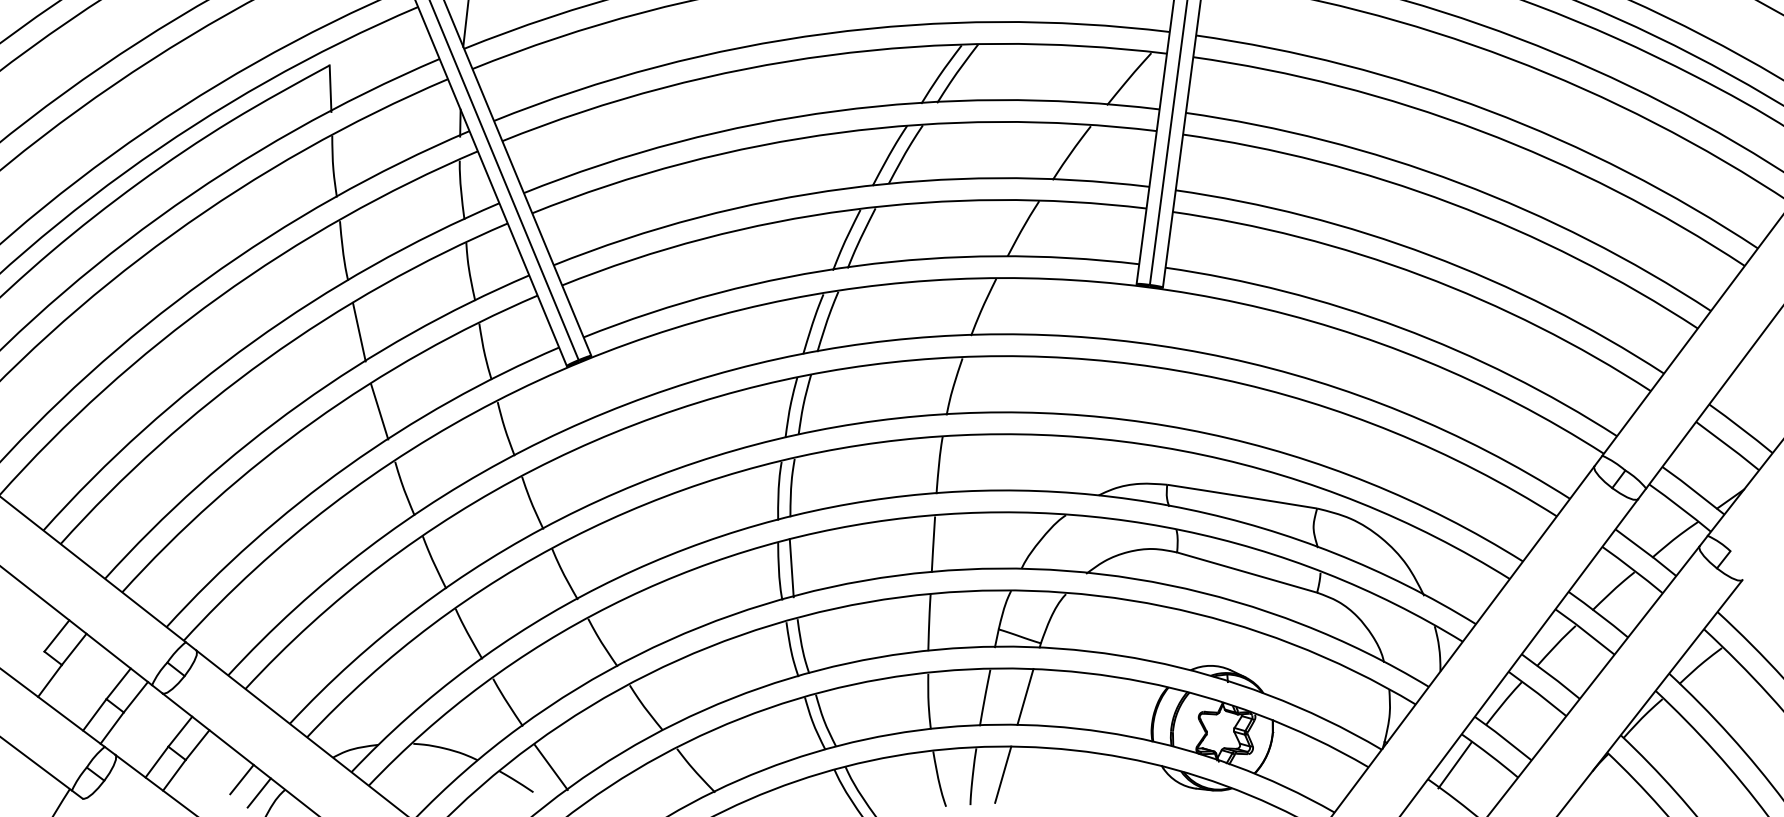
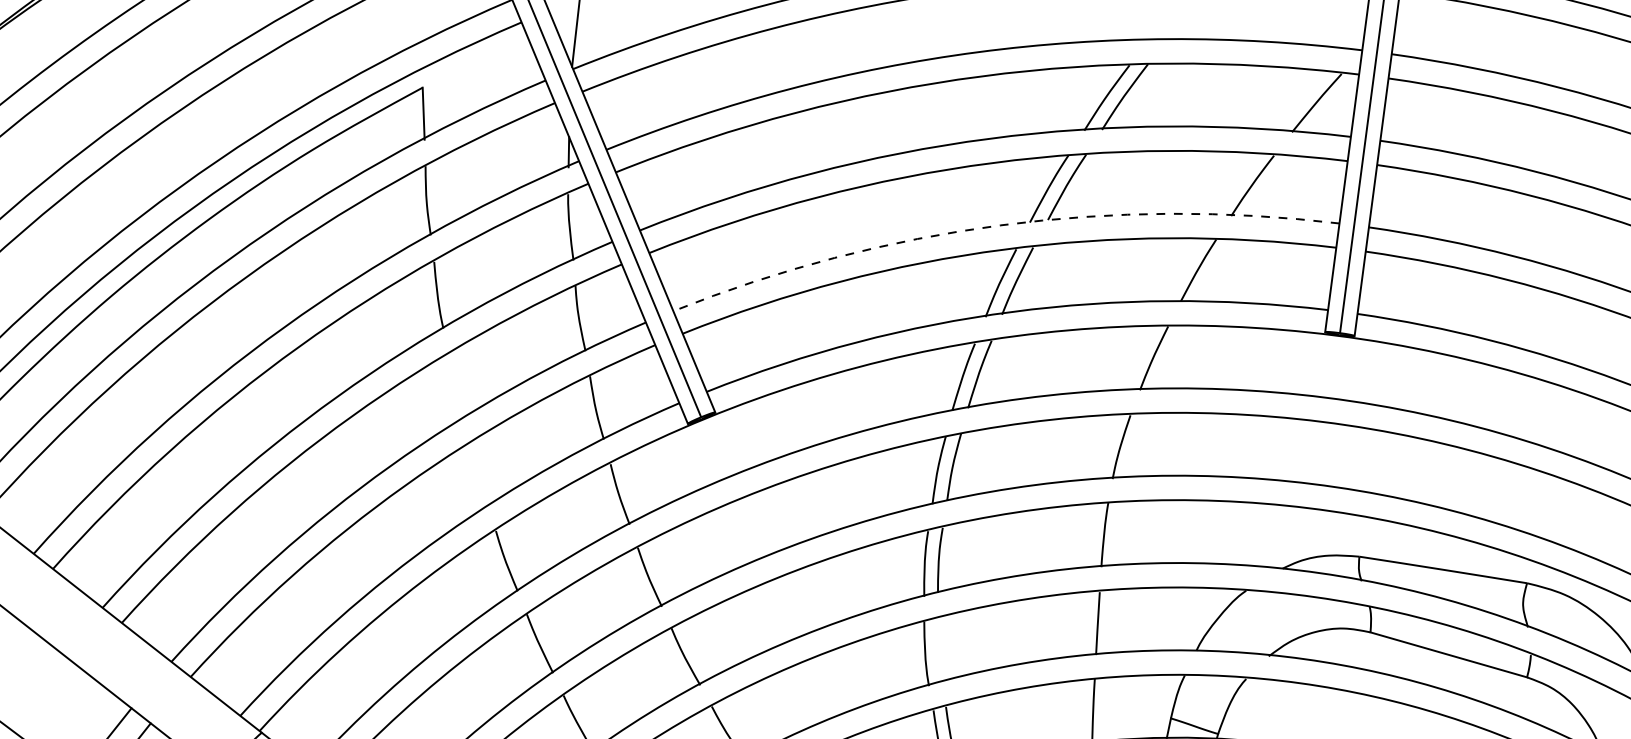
arc: (846, 188) -> (1000, 225), solid -> dashed
line: (358, 331) -> (454, 385), removed
line: (379, 411) -> (478, 474), removed
line: (791, 568) -> (939, 650), removed

